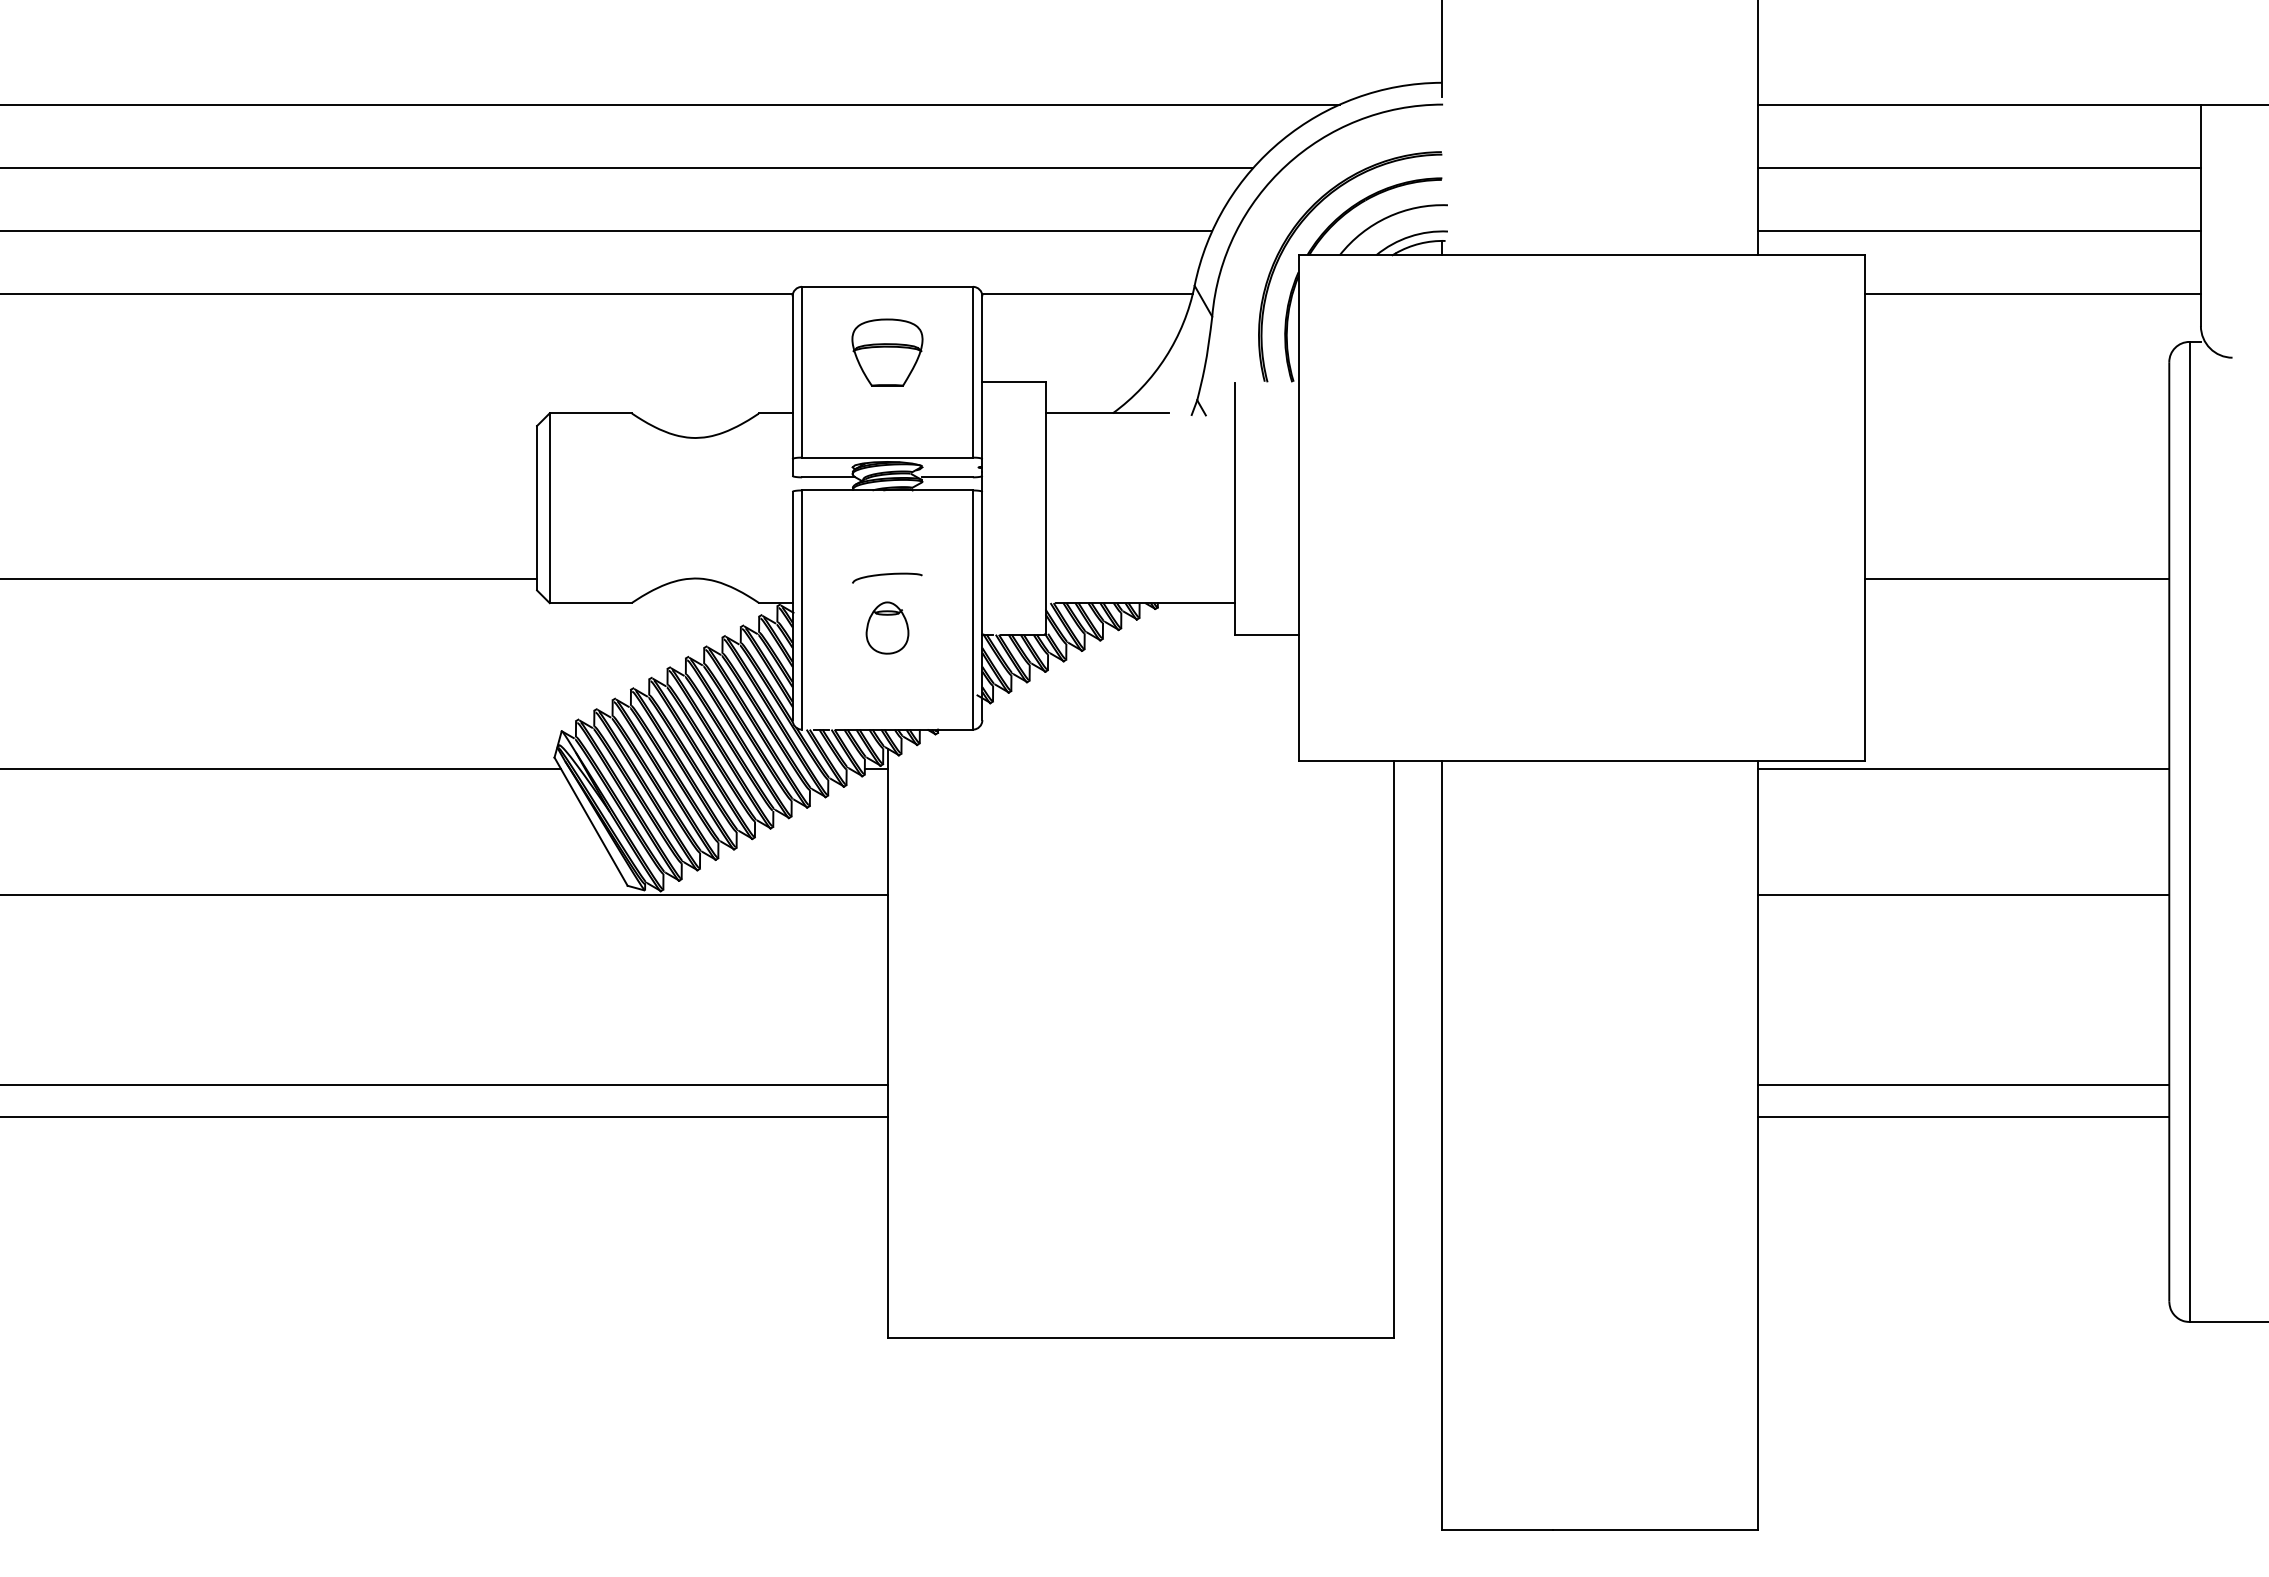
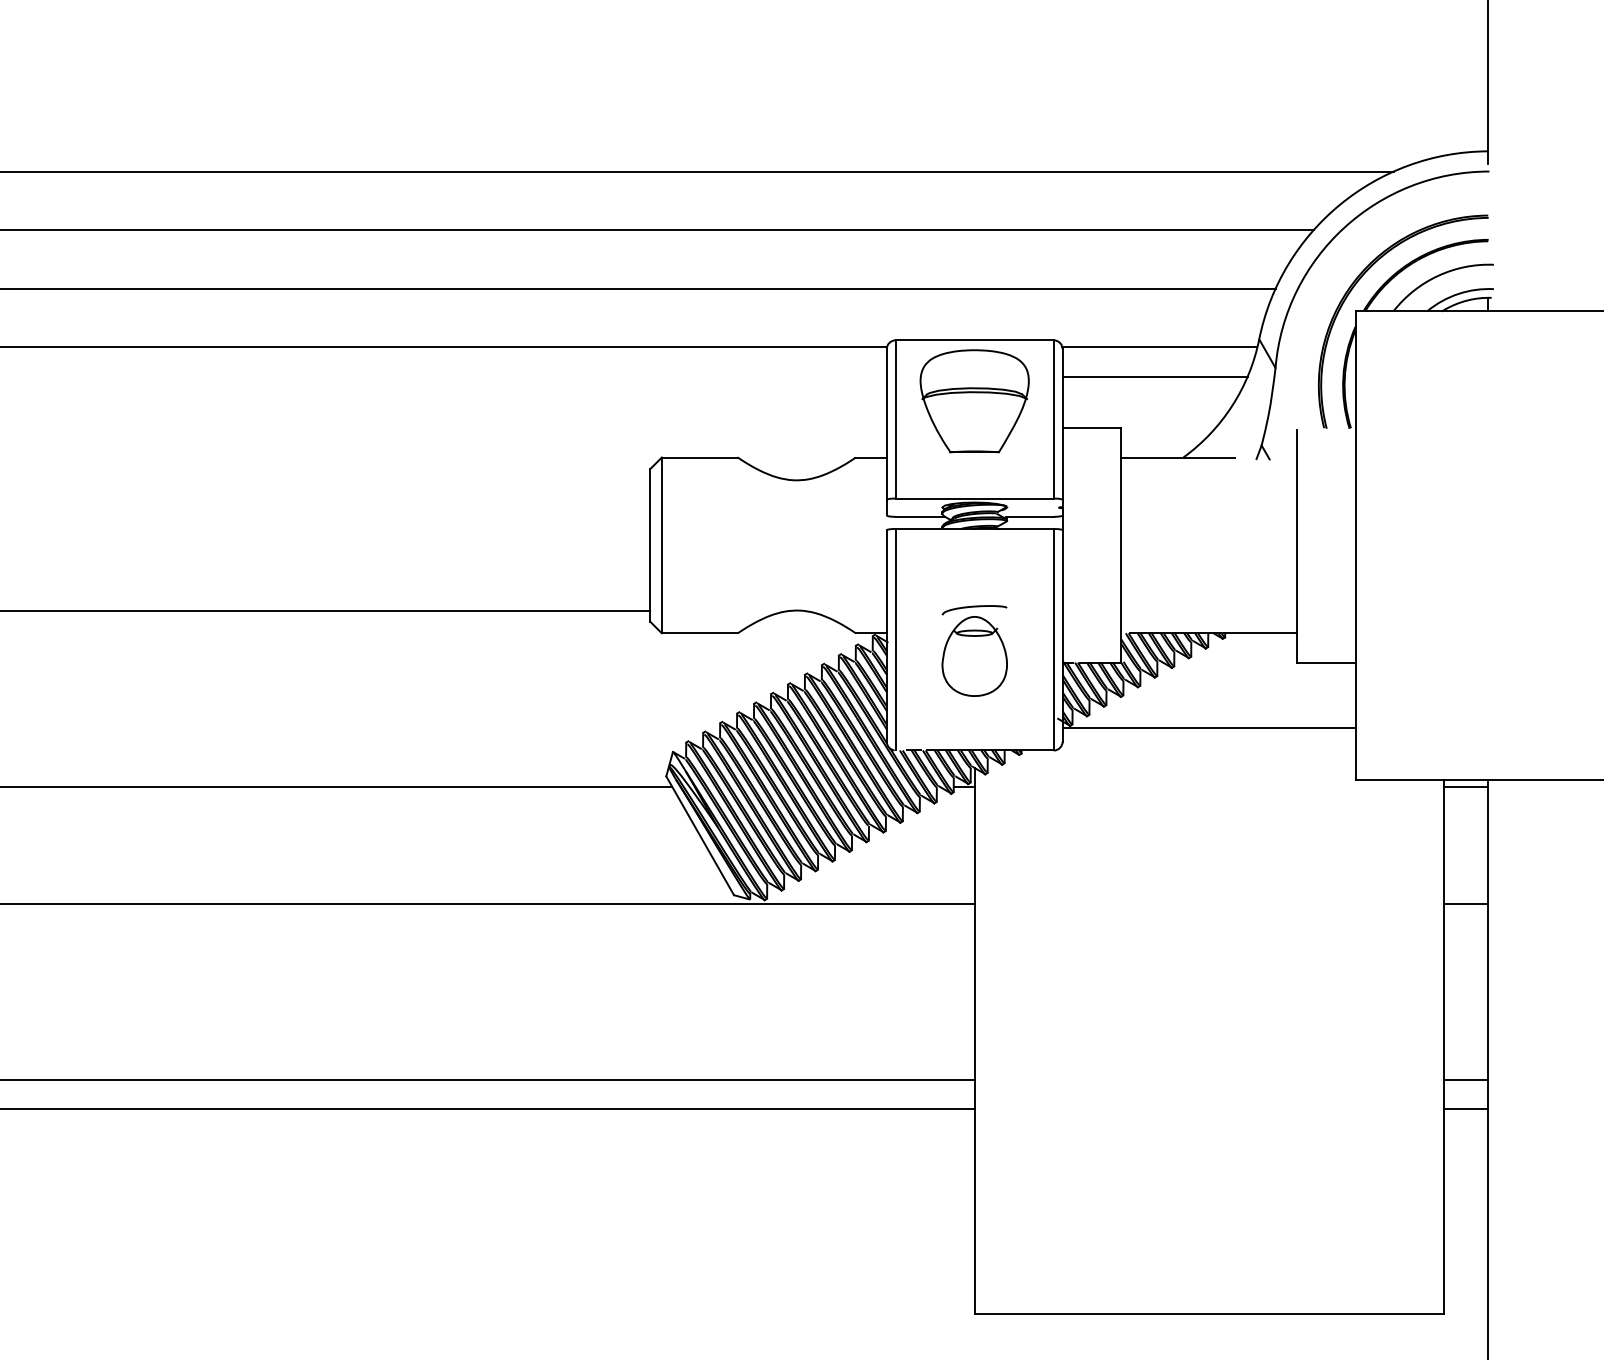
line: (1082, 326) -> (1155, 377), added
part: (887, 352) -> (974, 401), size x1.67
part: (887, 627) -> (974, 655), size x1.67
line: (1140, 705) -> (1209, 728), added
line: (1417, 768) -> (1465, 786), added
line: (1417, 895) -> (1465, 904), added
line: (1417, 1085) -> (1465, 1080), added
line: (1417, 1116) -> (1465, 1108), added

